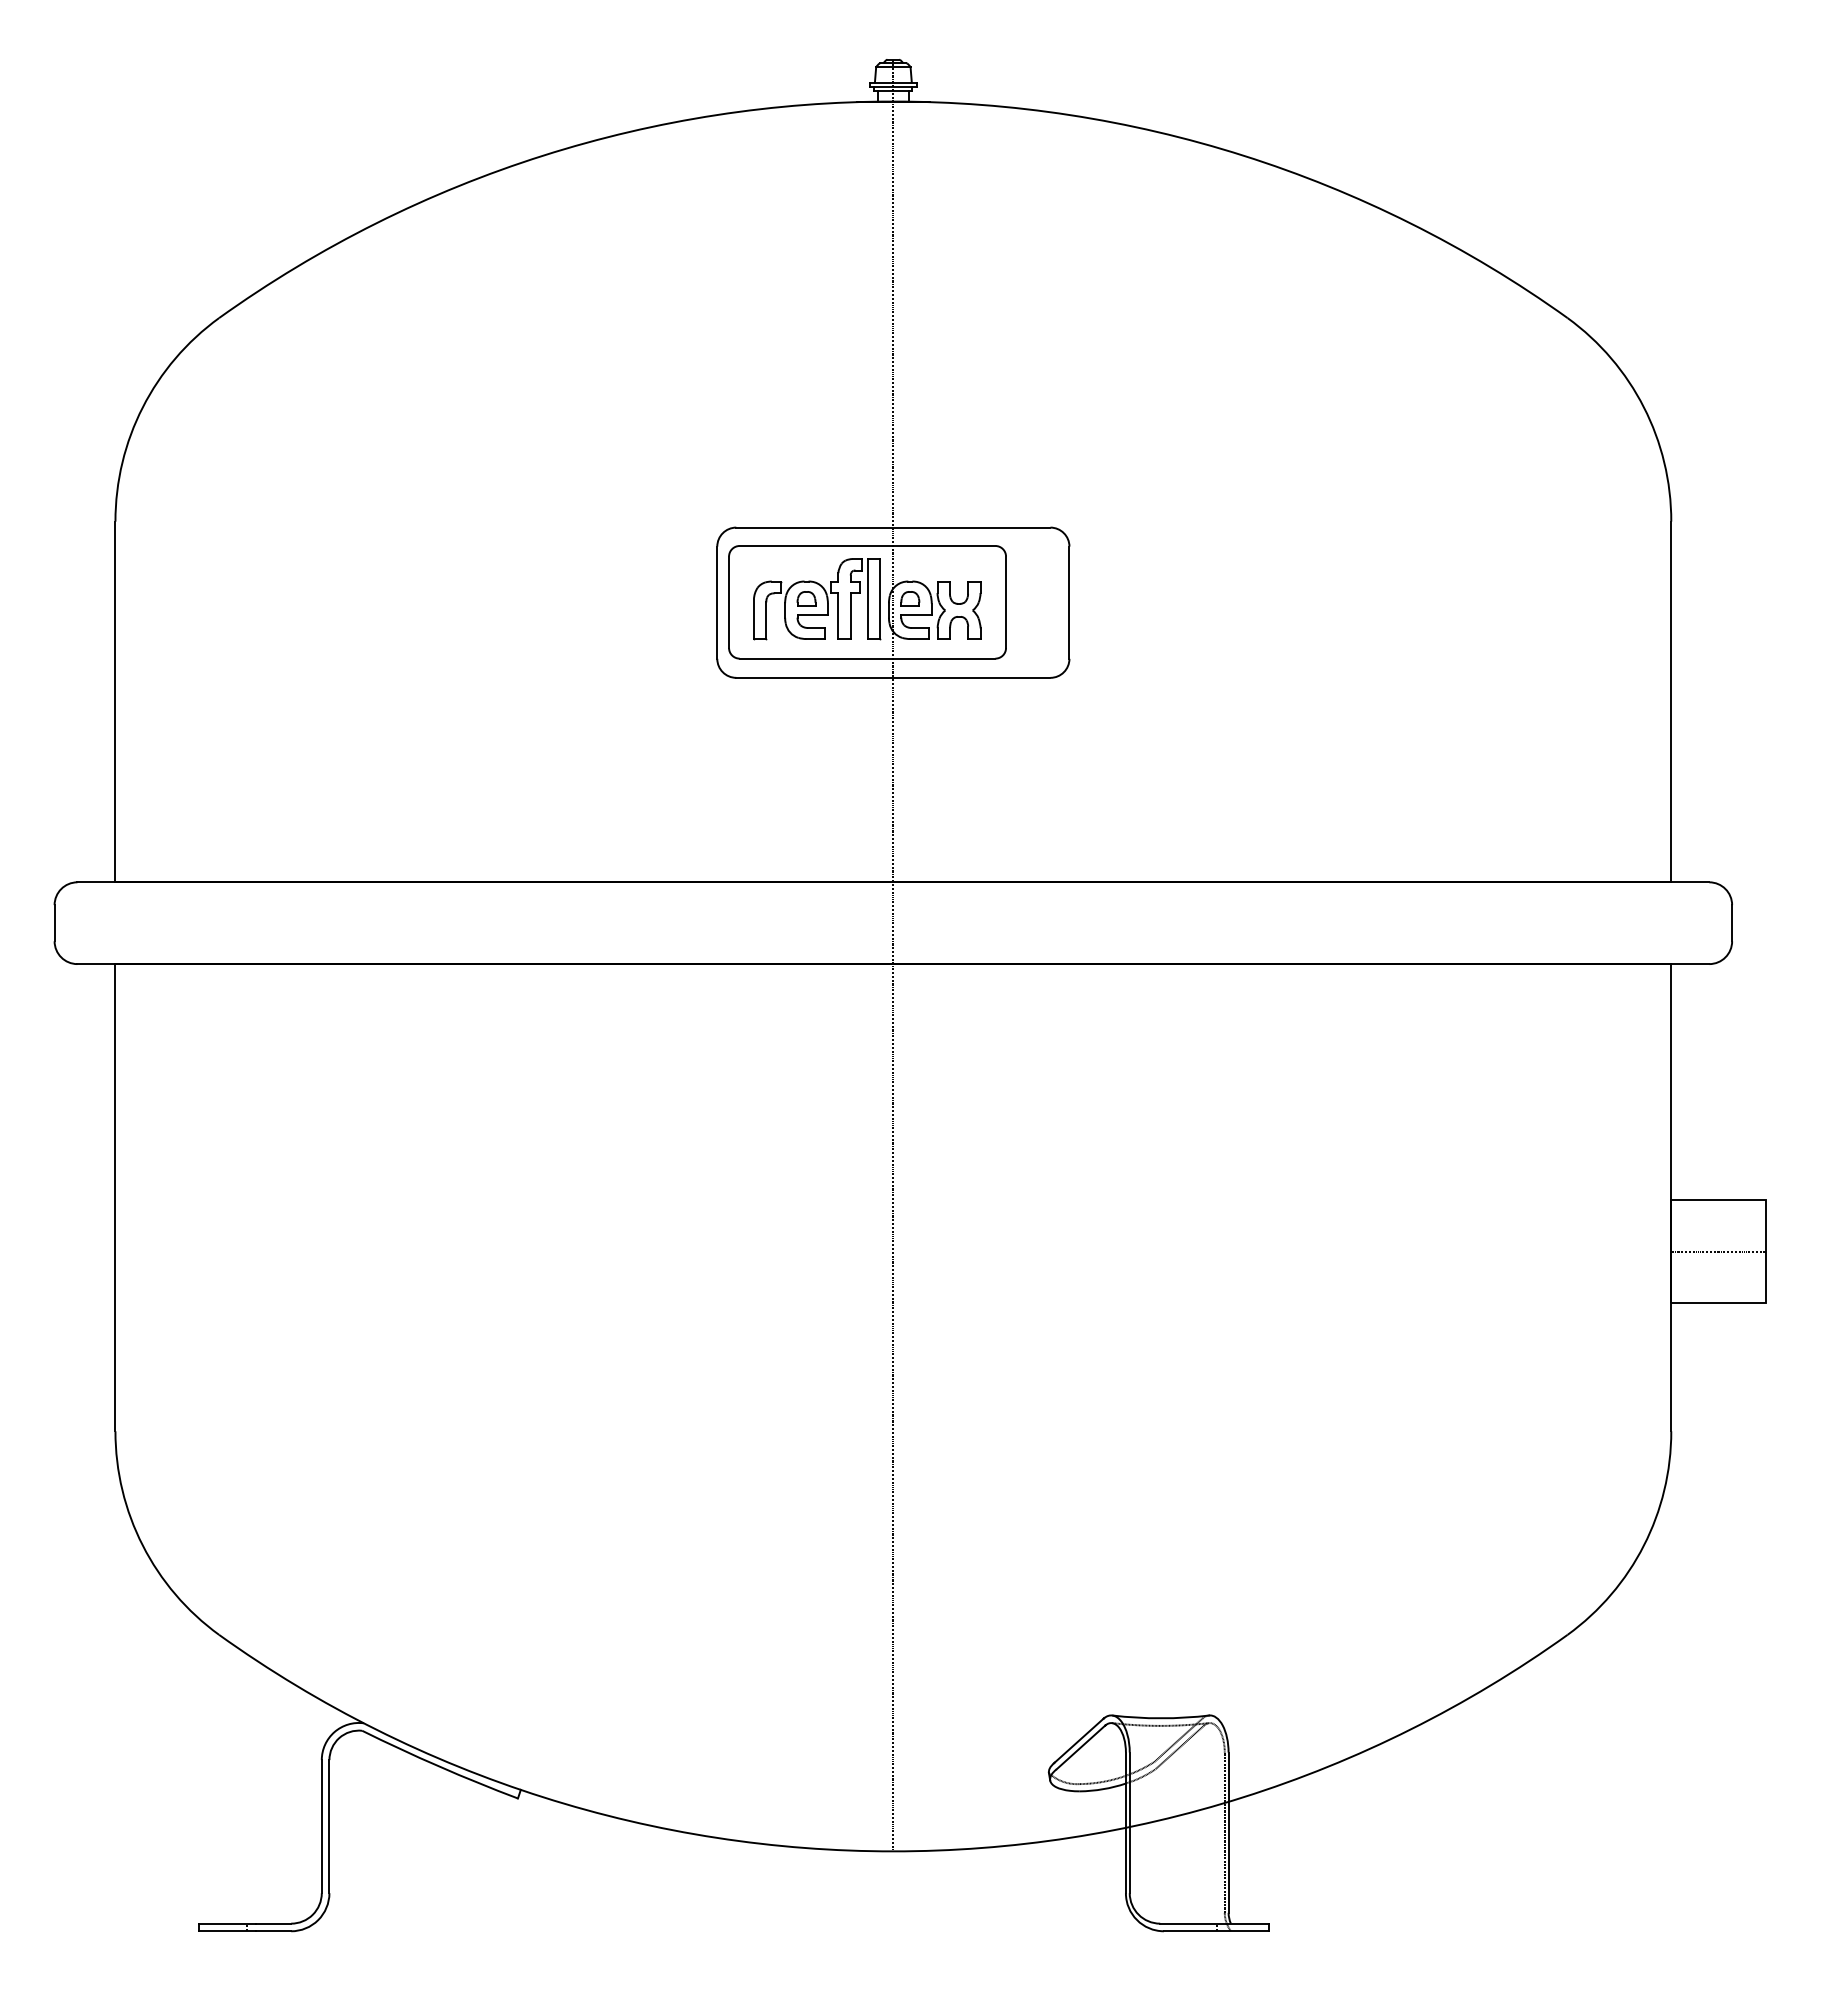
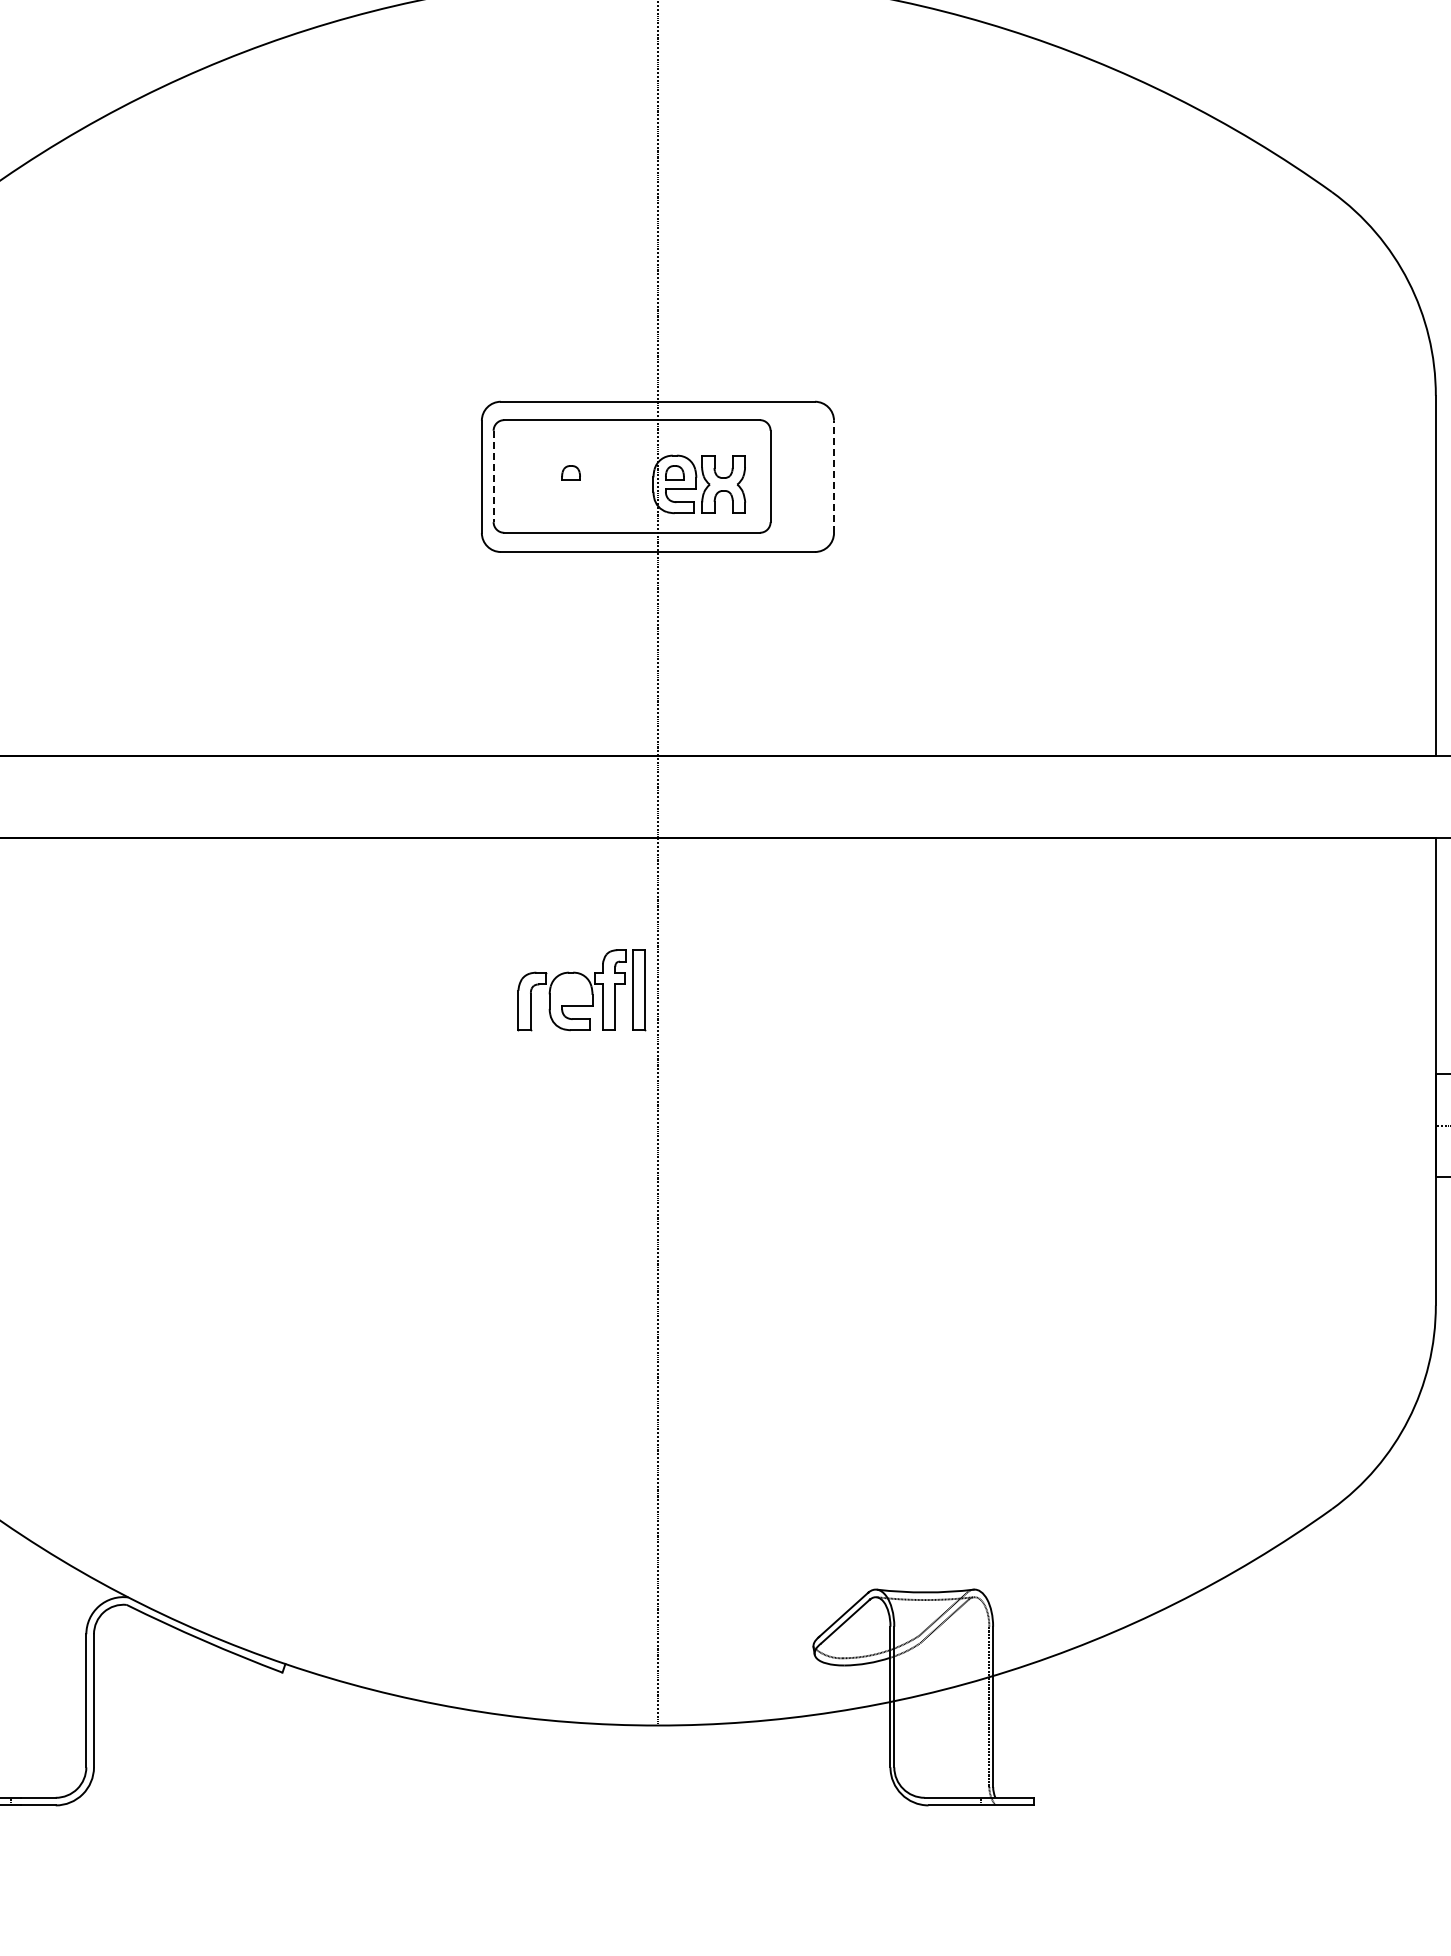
part: (817, 599) -> (582, 990), moved
line: (729, 602) -> (494, 476), solid -> dashed
line: (1069, 602) -> (834, 476), solid -> dashed

